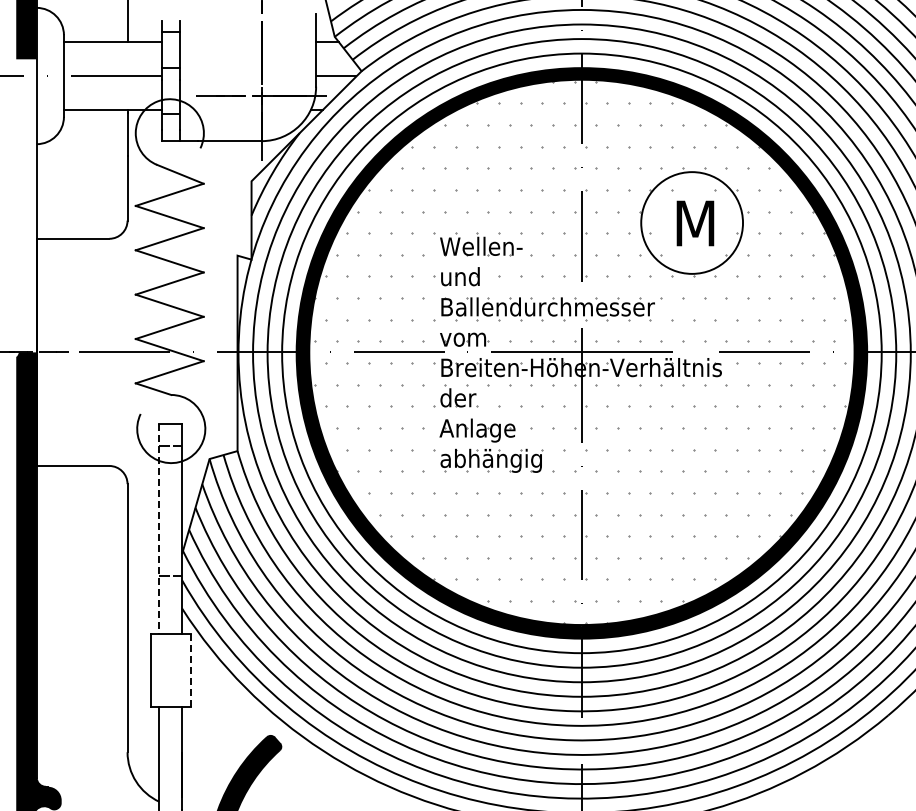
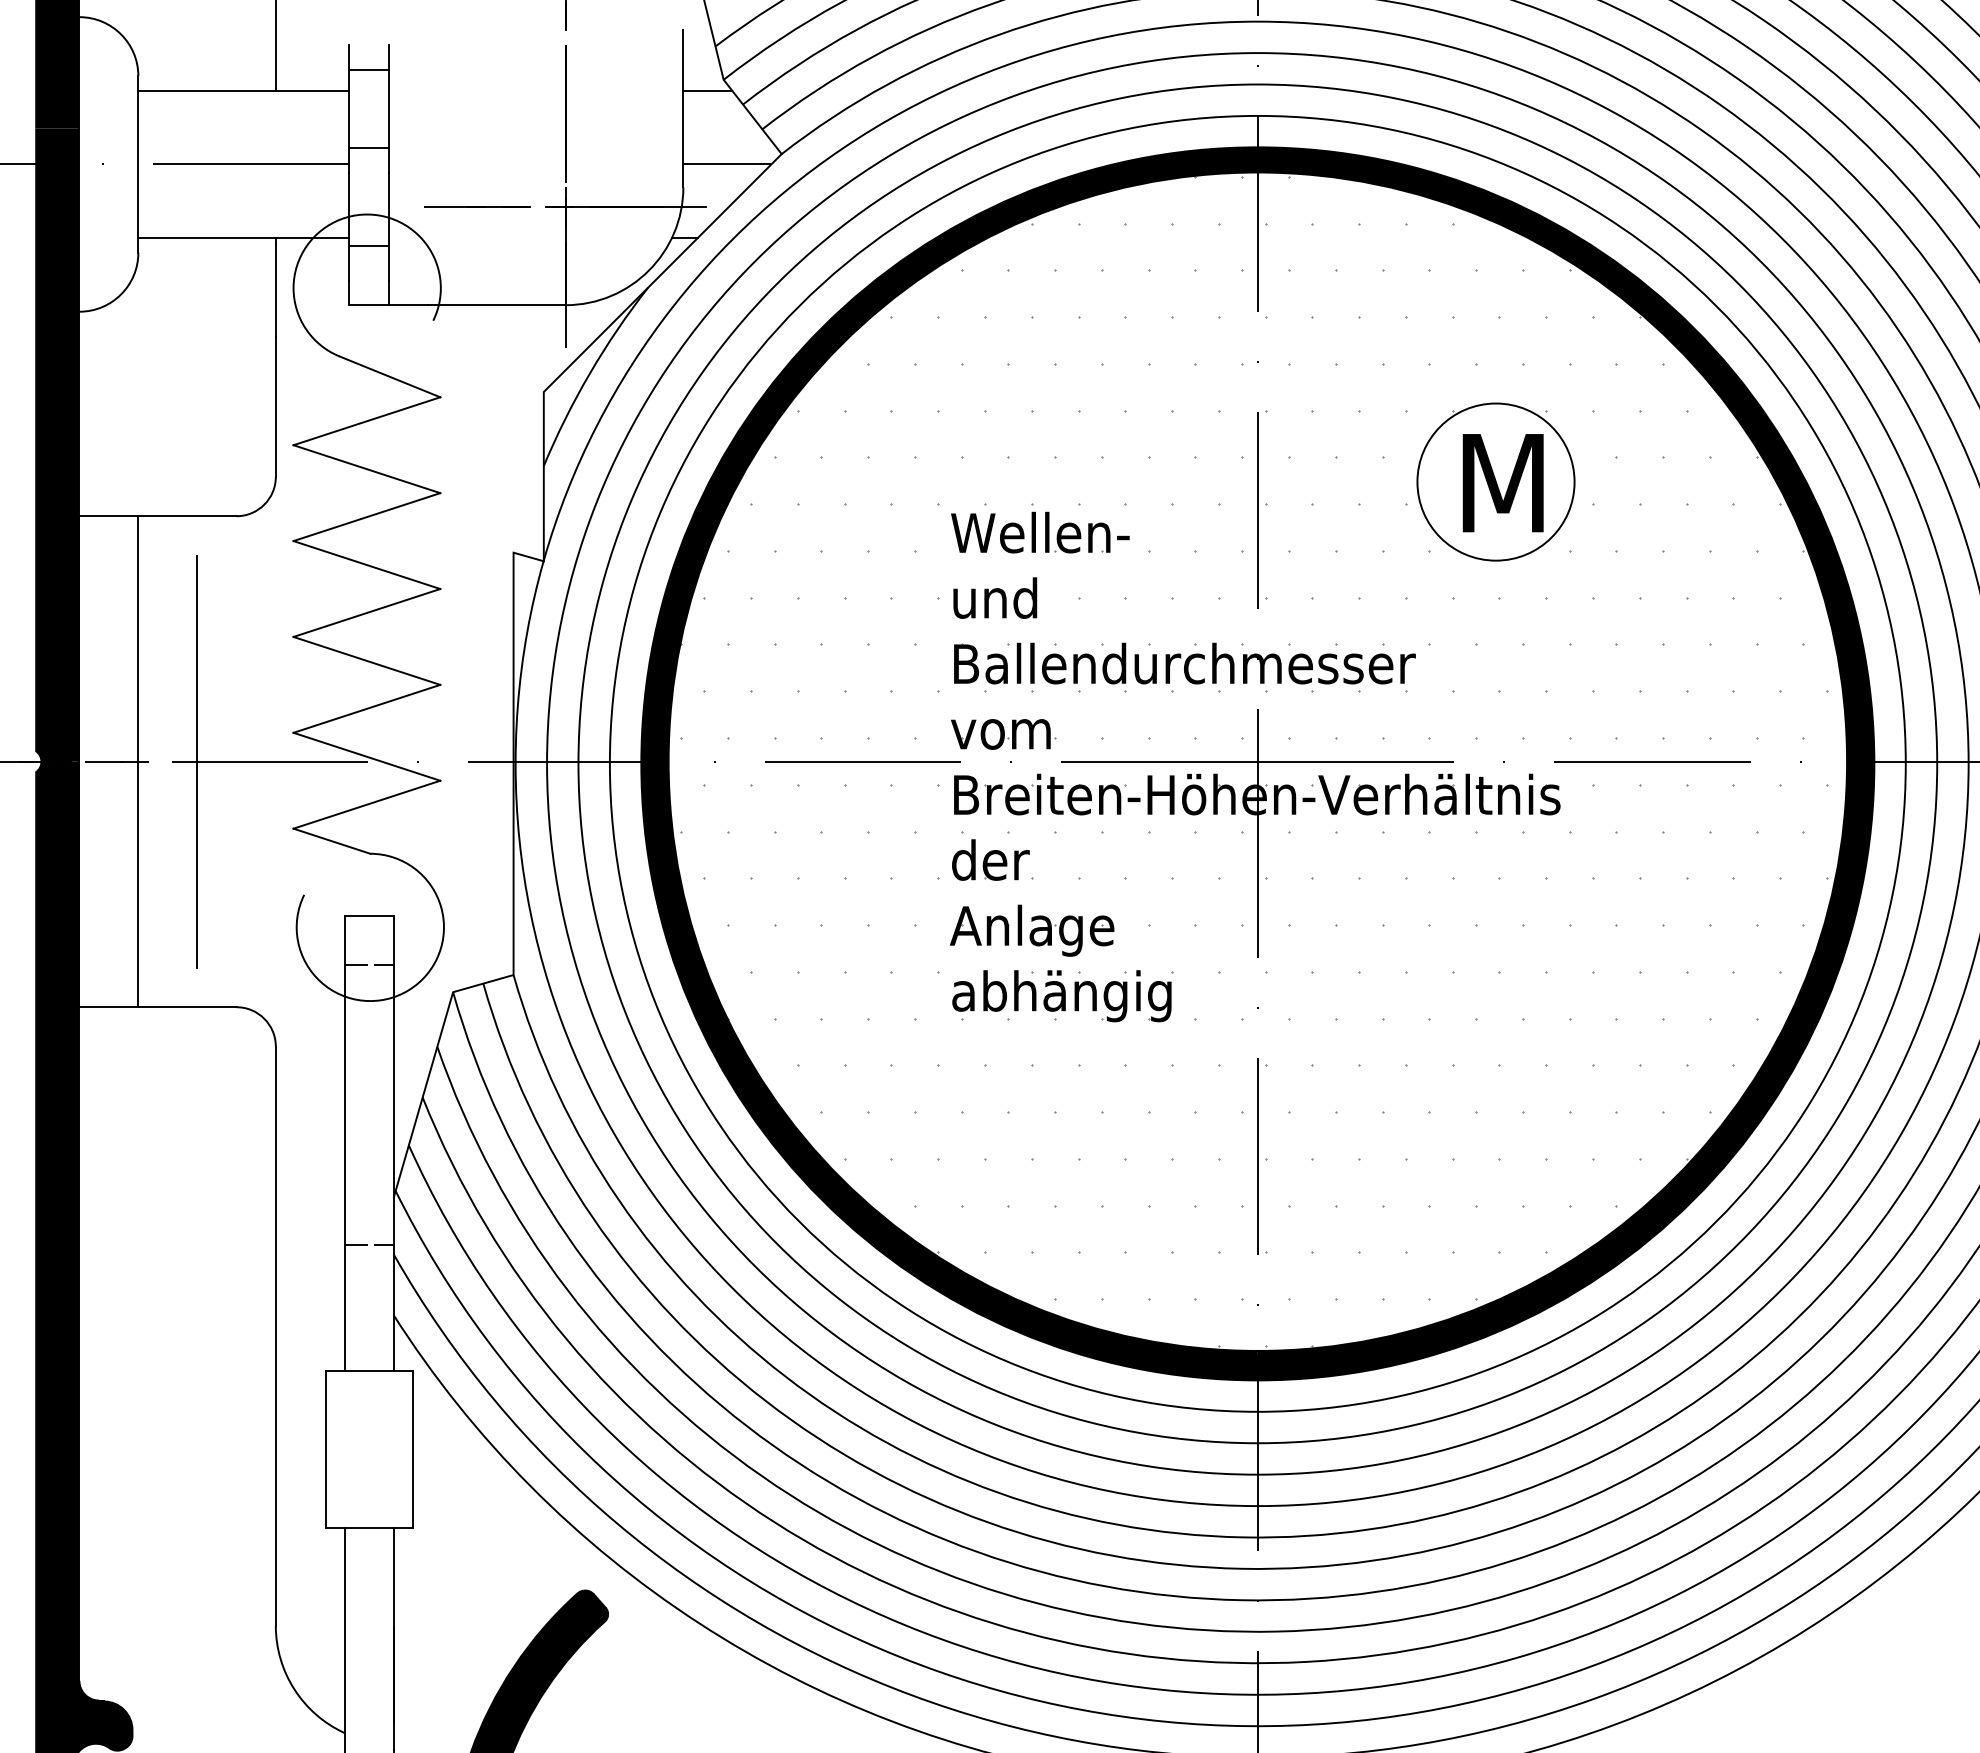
fill: (26, 205) -> (57, 444), added
circle: (691, 222) -> (1494, 480), size x0.71
line: (63, 351) -> (137, 759), added
line: (91, 351) -> (197, 759), added
line: (159, 529) -> (344, 1144), dashed -> solid
line: (191, 671) -> (414, 1451), dashed -> solid

